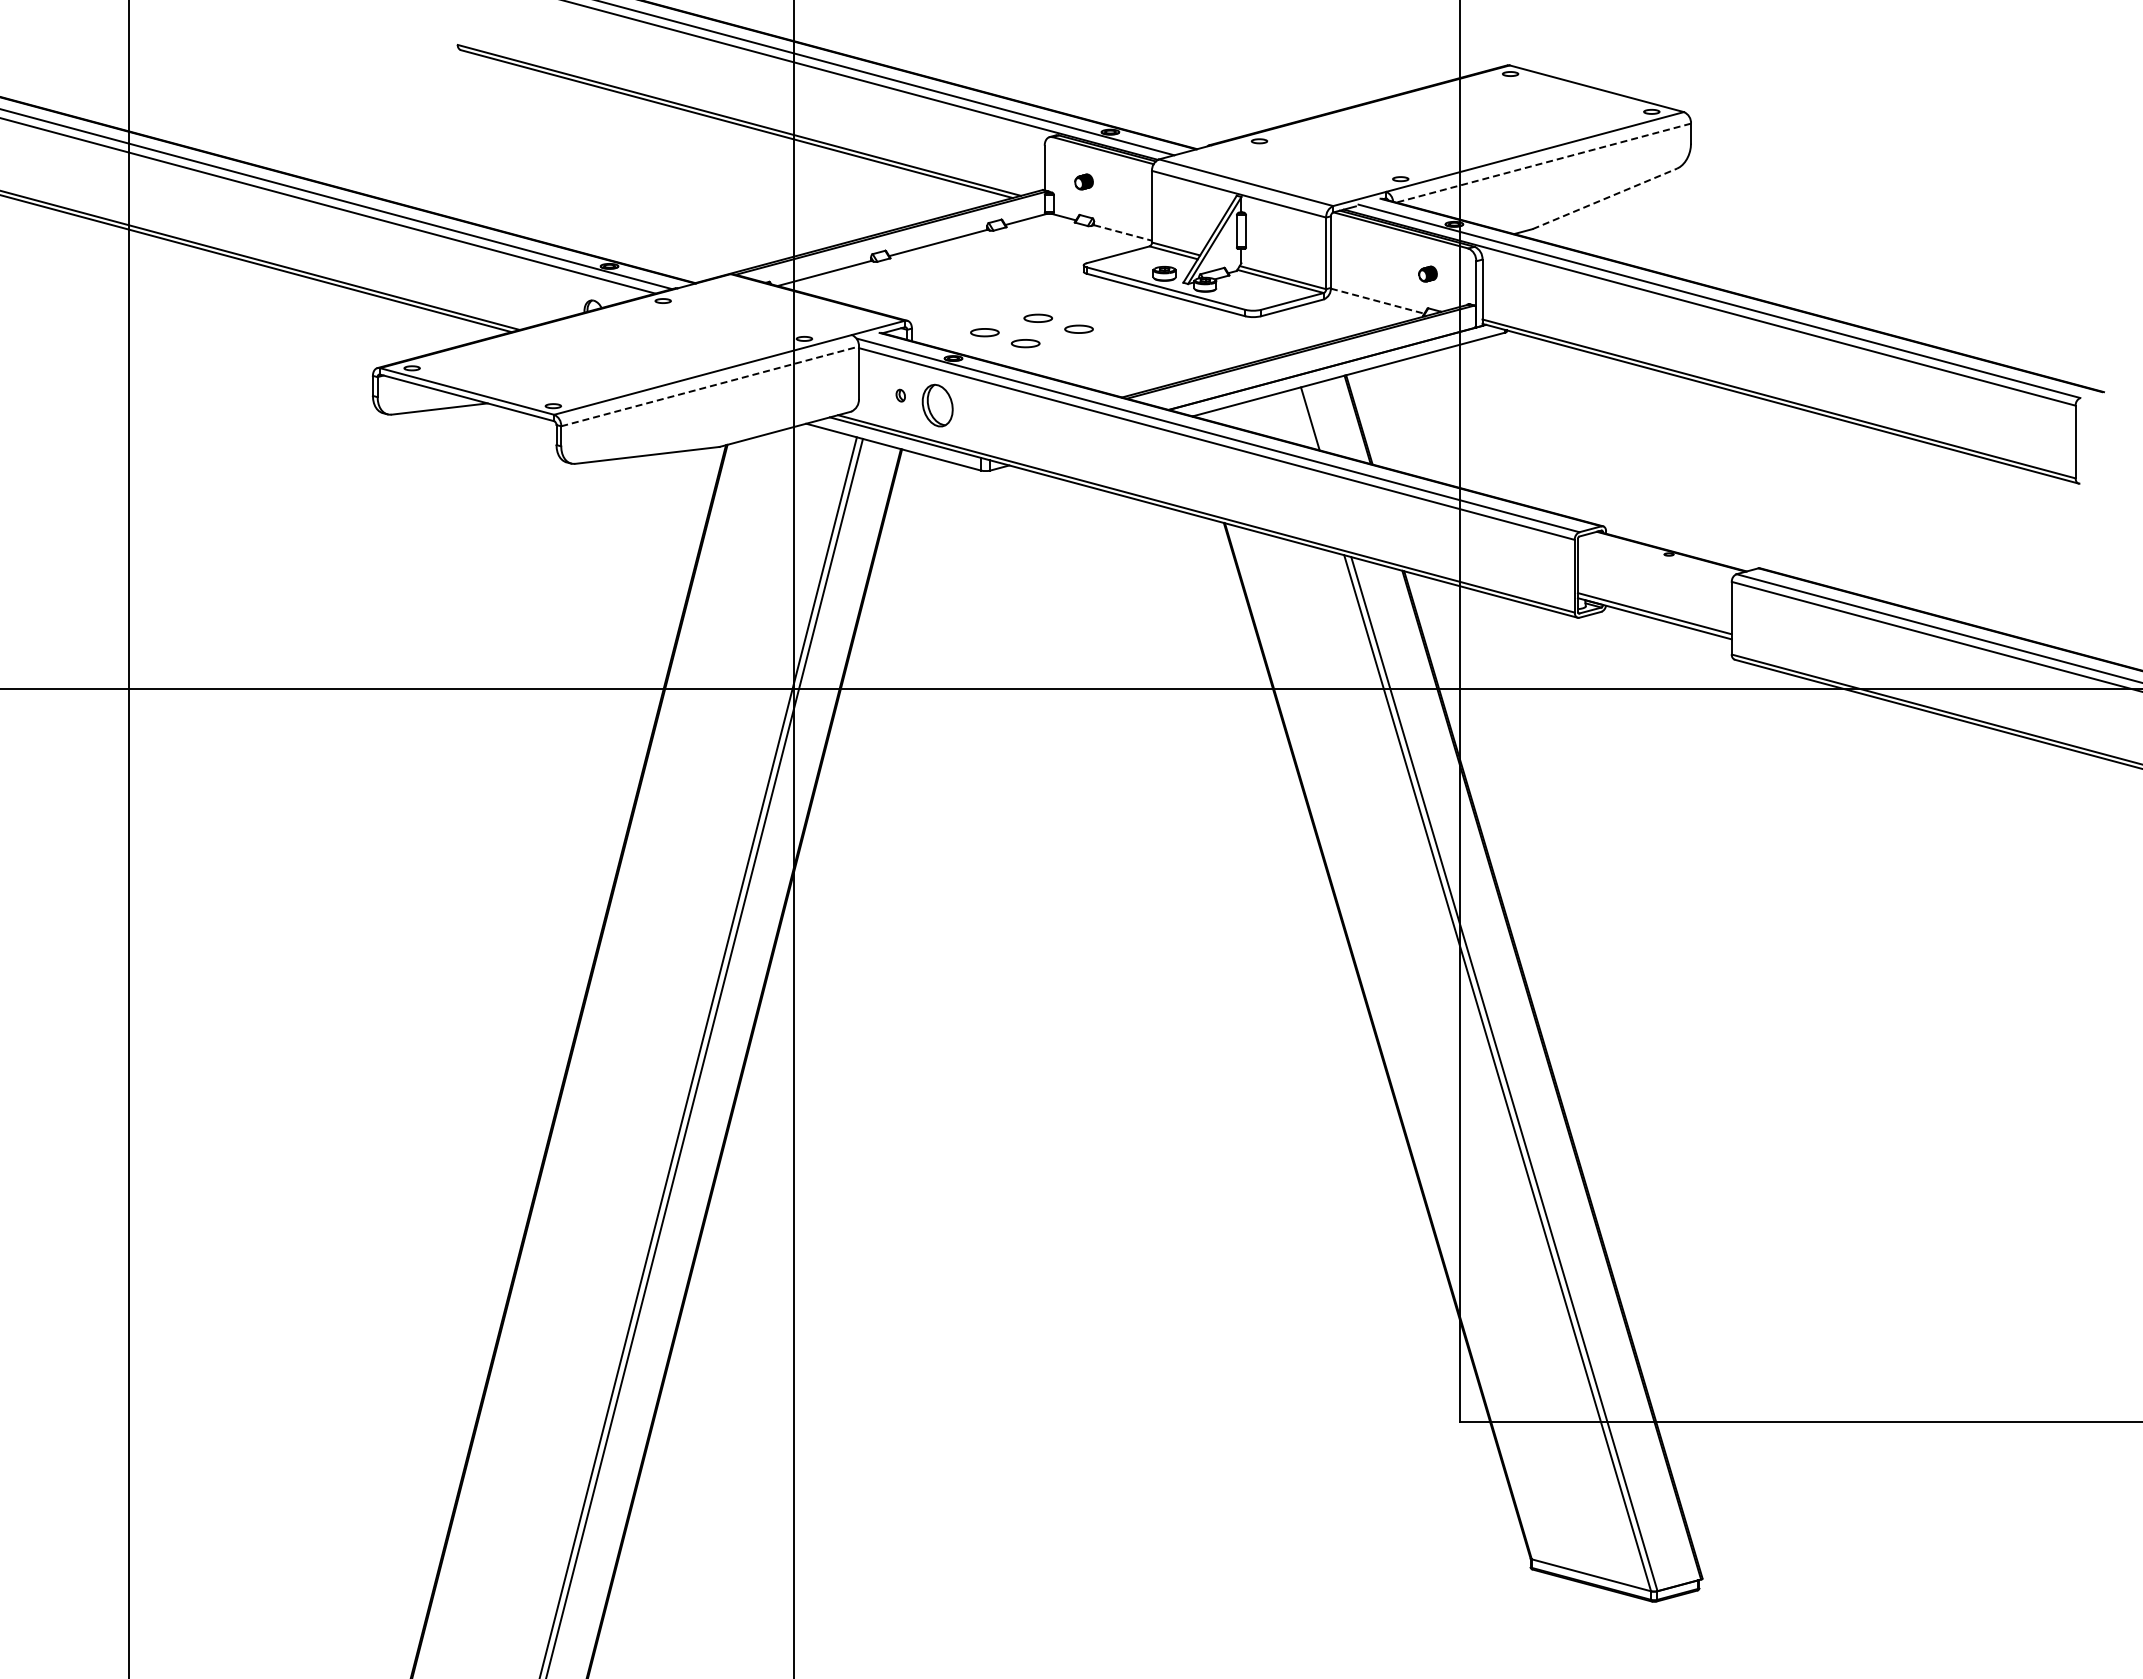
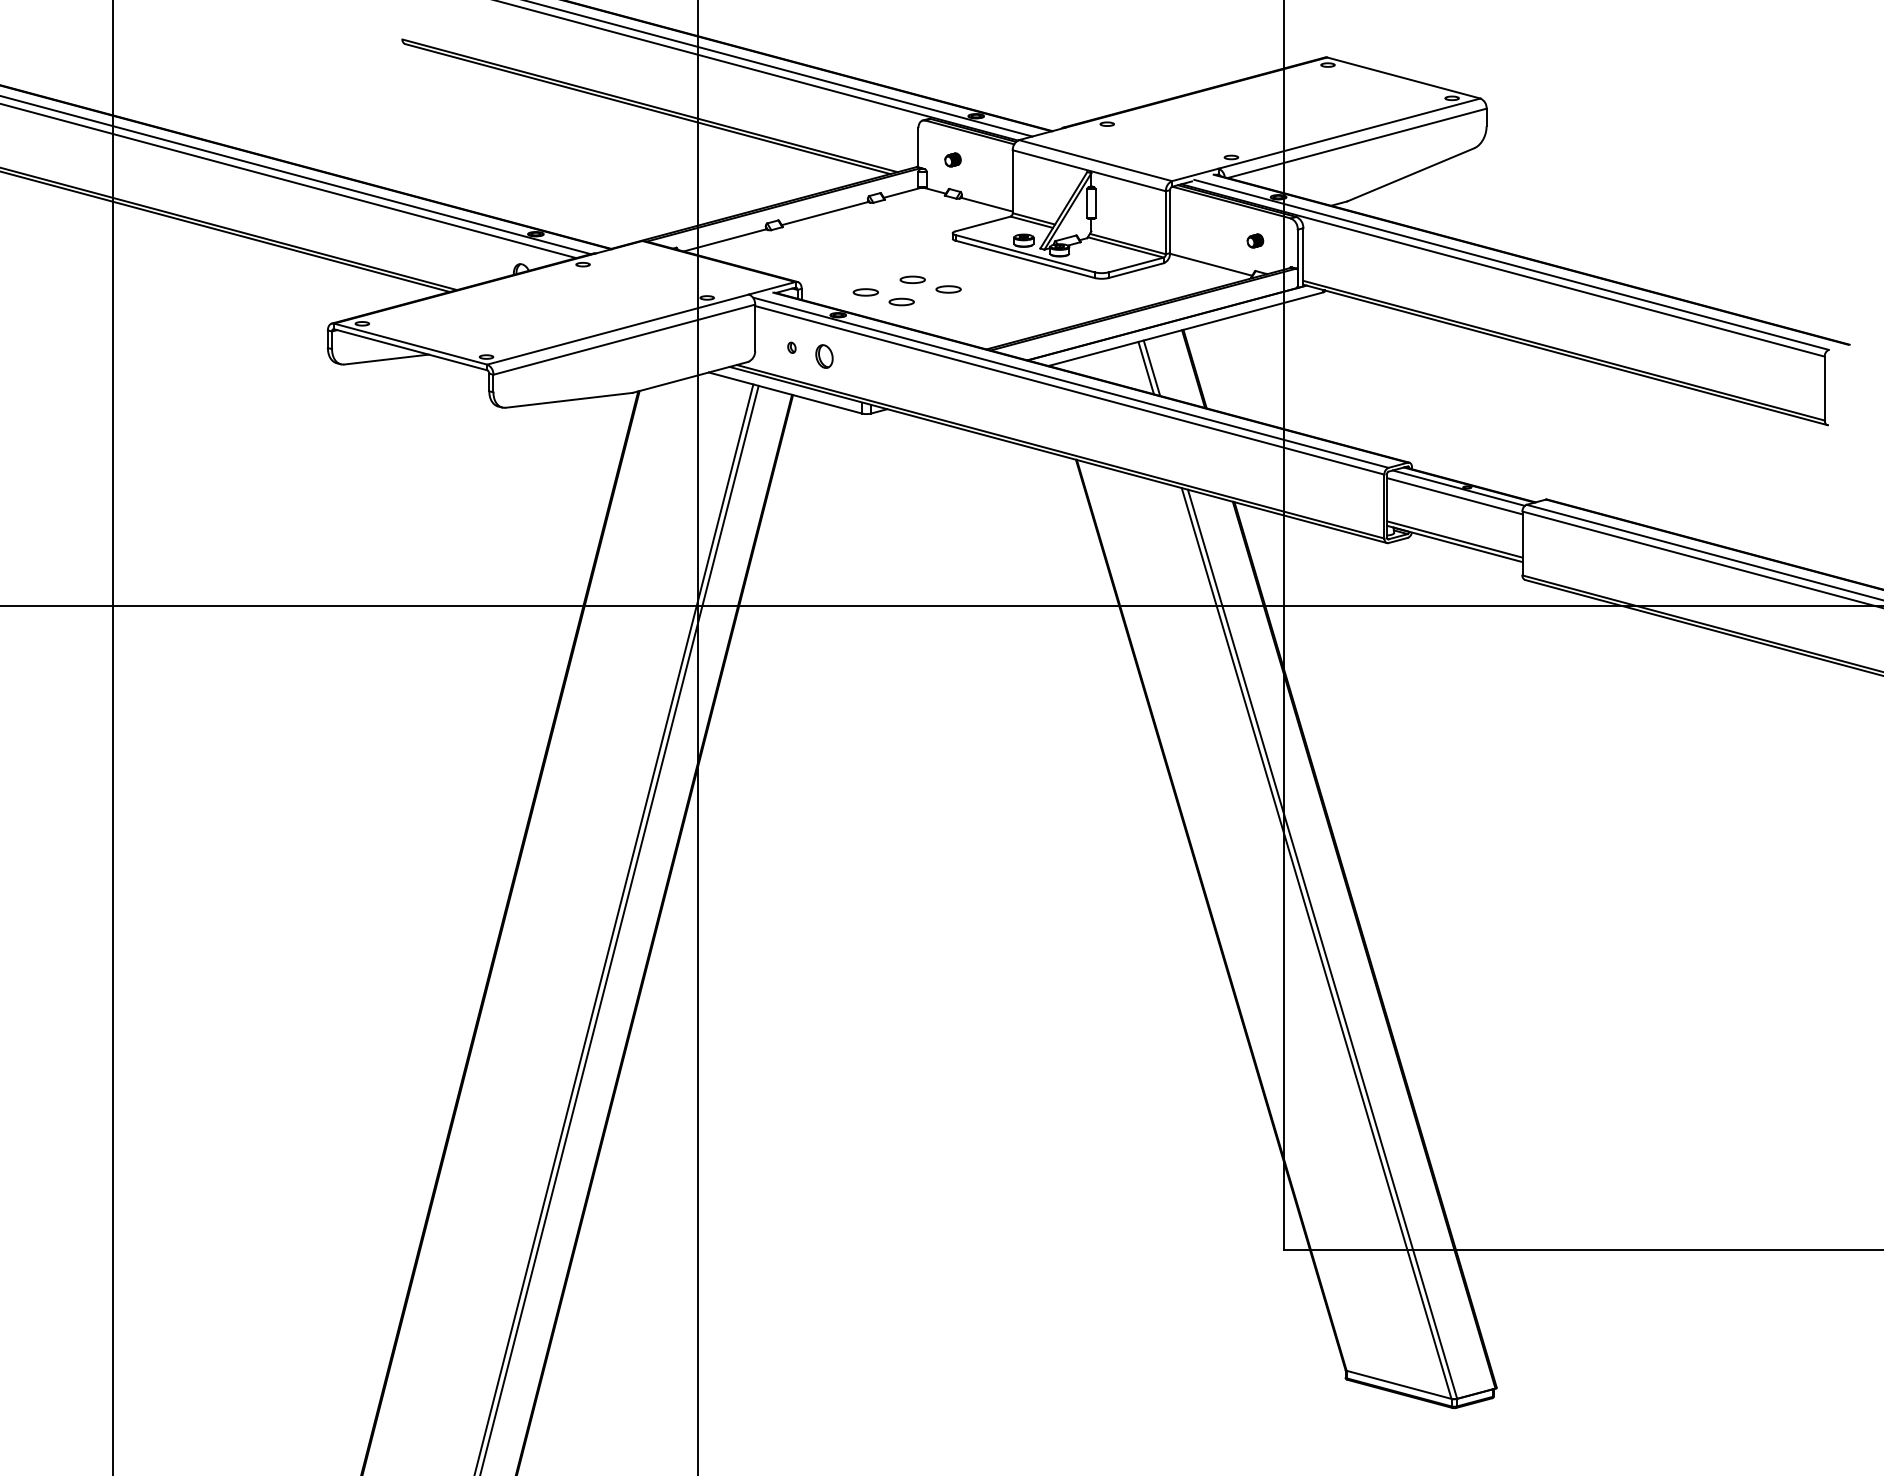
line: (1543, 163) -> (1356, 143), dashed -> solid
line: (1605, 198) -> (1411, 174), dashed -> solid
line: (1123, 232) -> (987, 204), dashed -> solid
line: (1378, 301) -> (1211, 265), dashed -> solid
line: (710, 386) -> (624, 339), dashed -> solid
part: (937, 405) -> (824, 356), size x0.62
line: (1303, 418) -> (1145, 367), added
line: (1659, 555) -> (1458, 488), added
line: (1654, 564) -> (1454, 496), added

